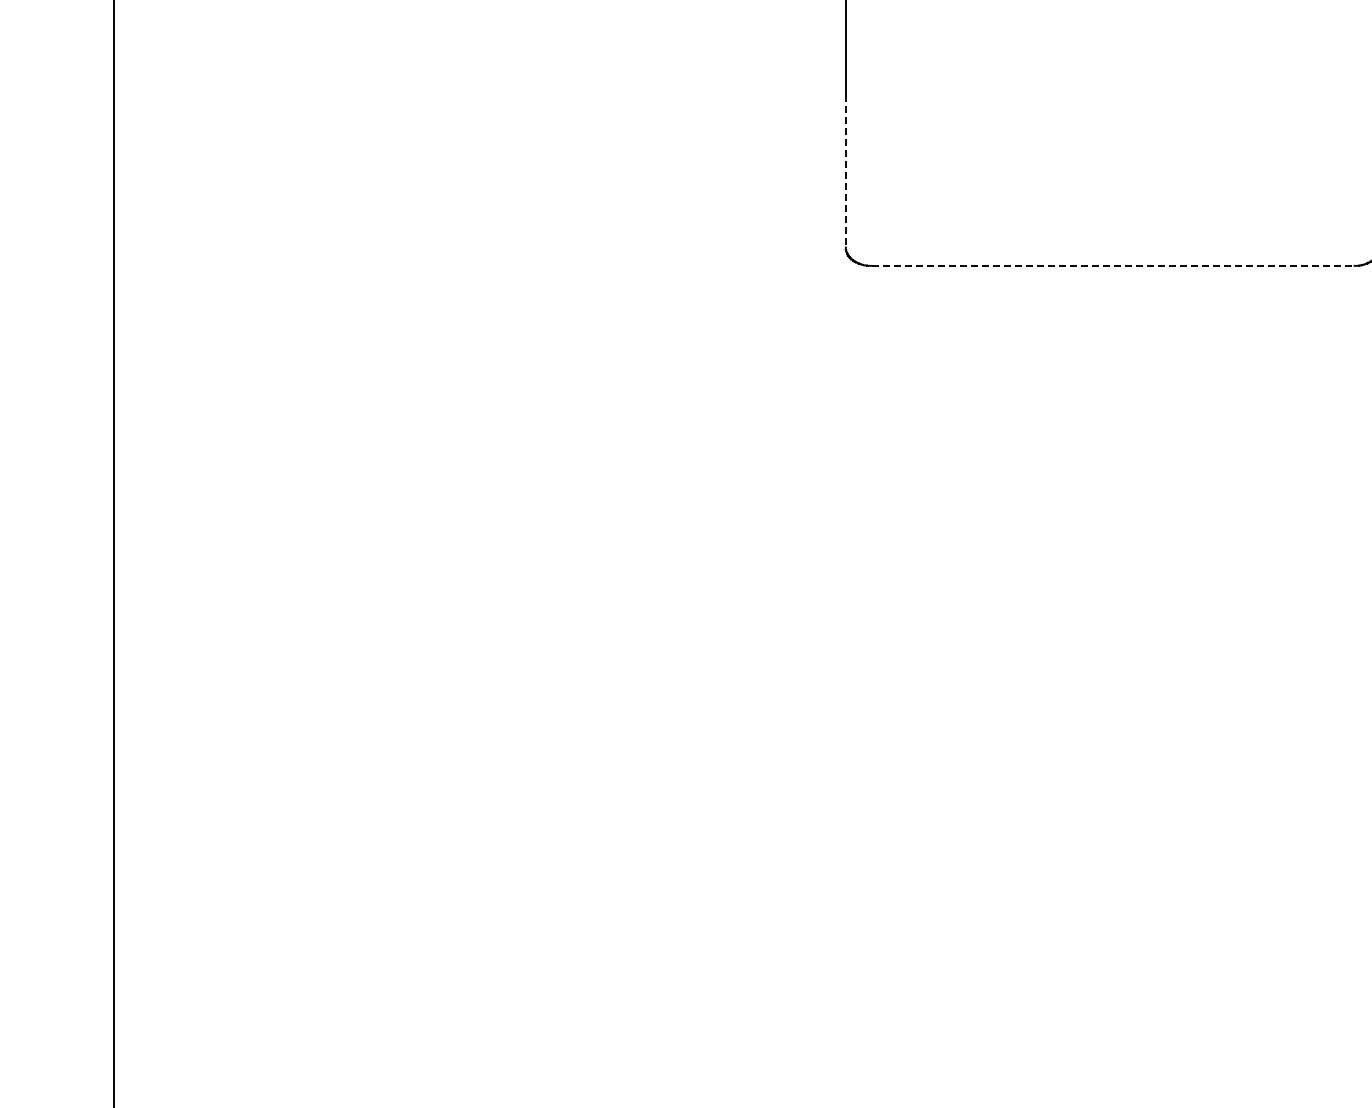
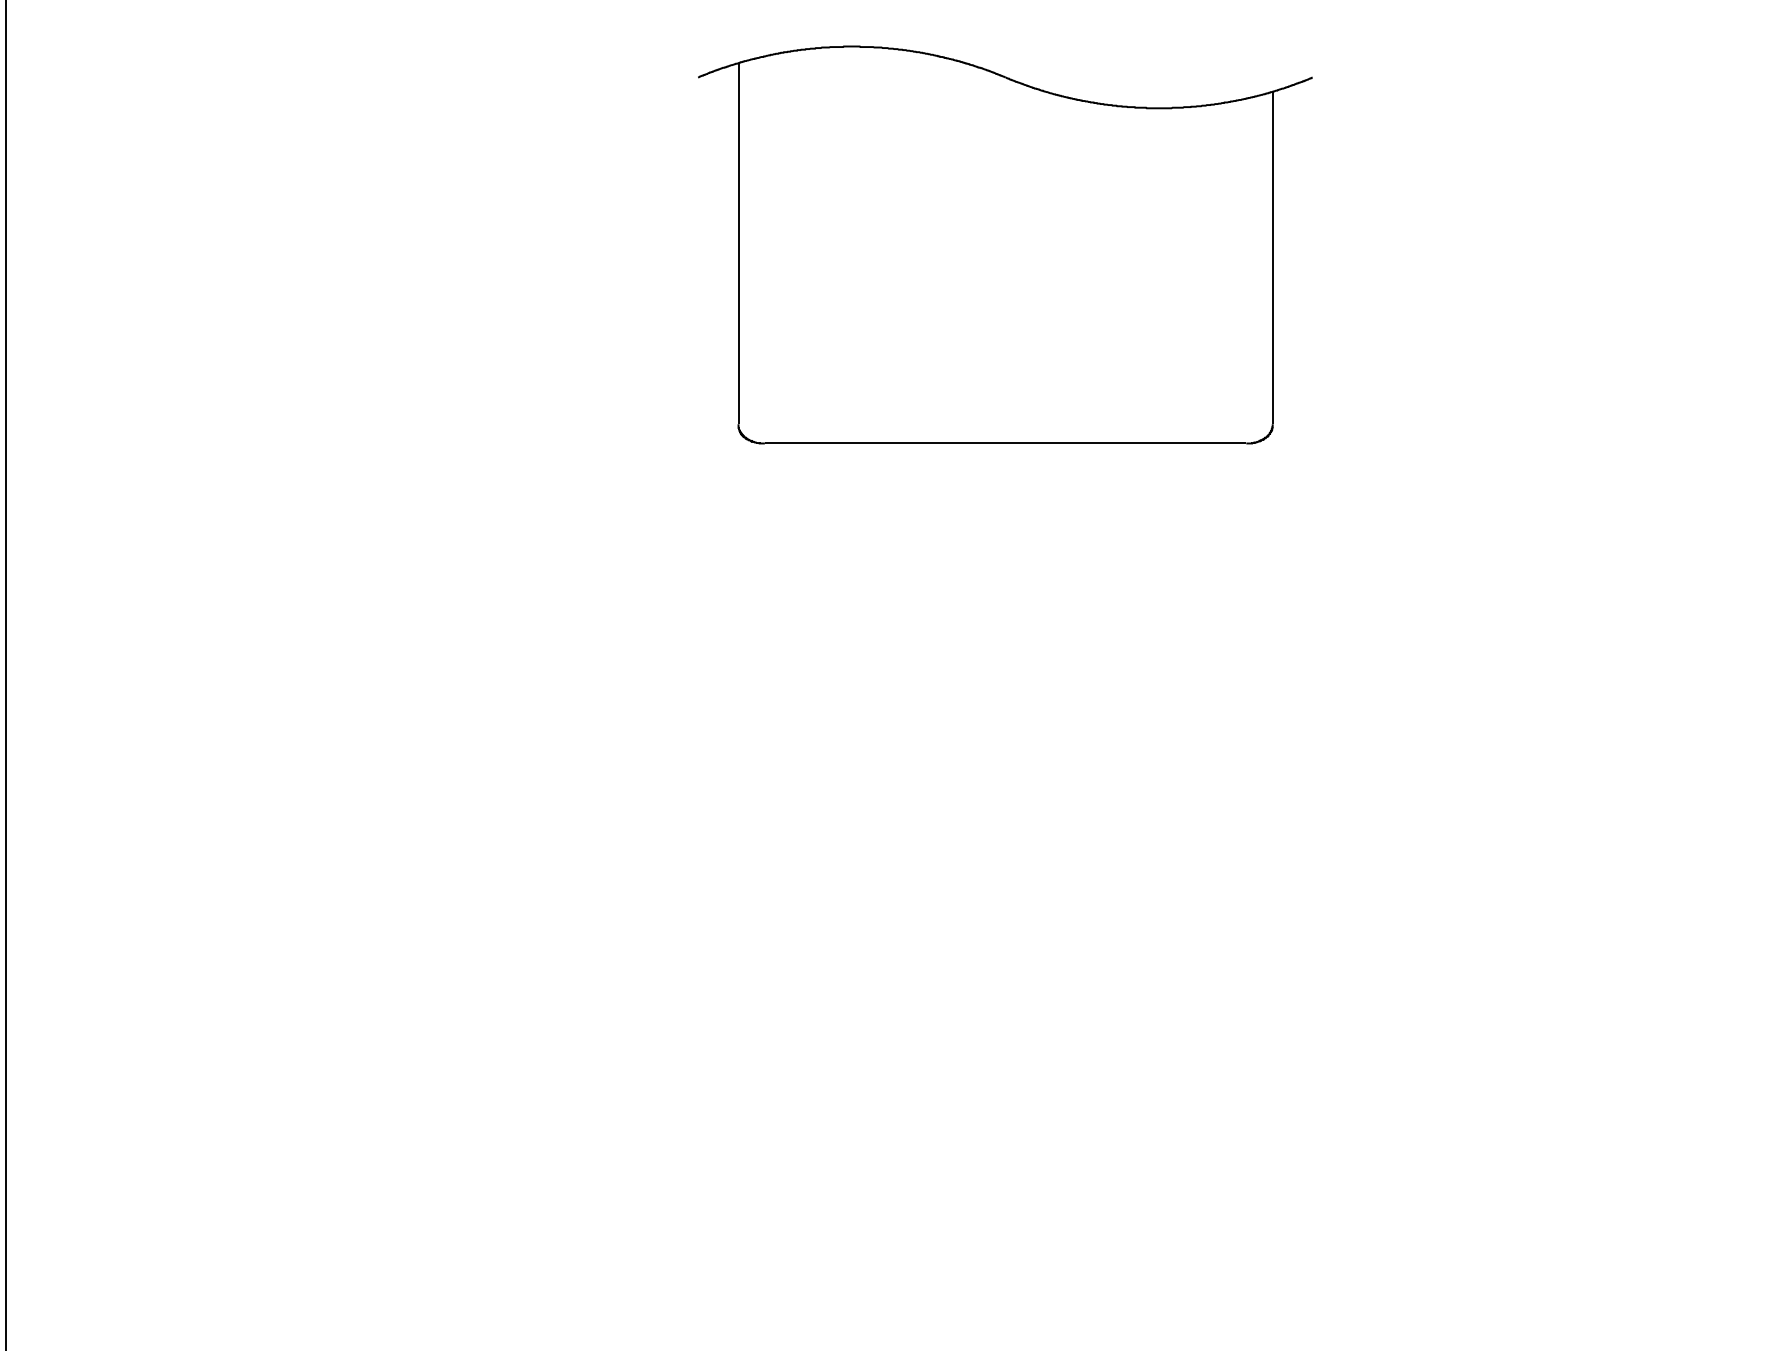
line: (845, 170) -> (738, 348), dashed -> solid
line: (1112, 265) -> (1005, 443), dashed -> solid

